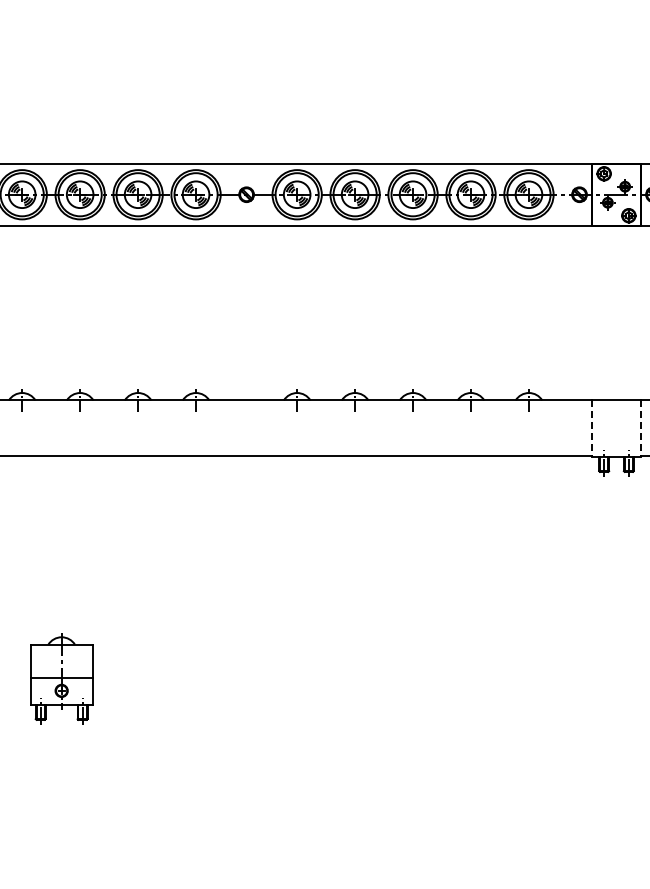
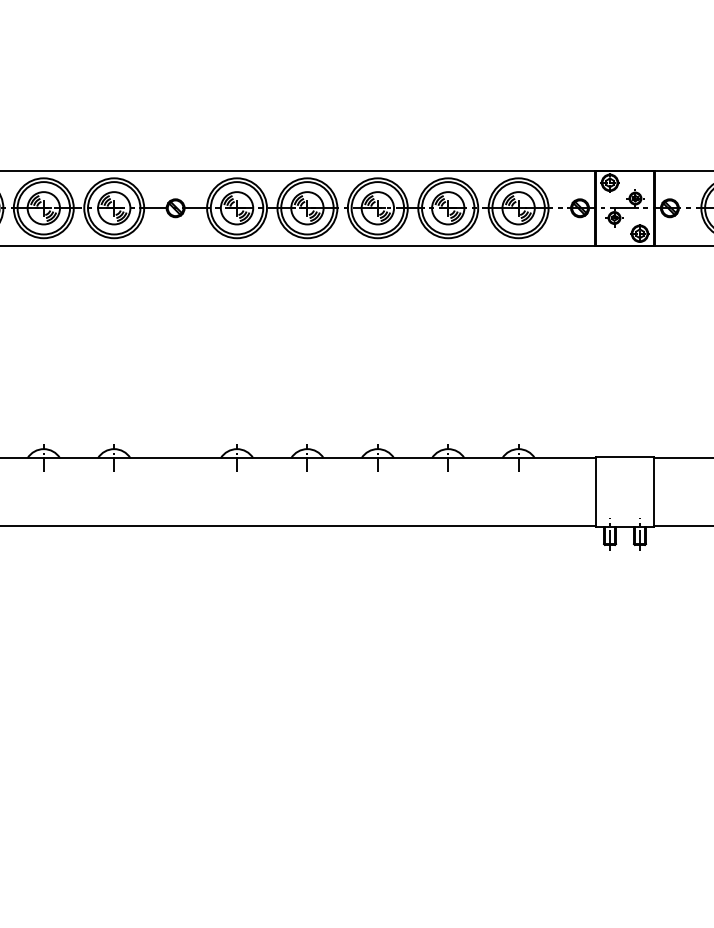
line: (592, 428) -> (595, 492), dashed -> solid
line: (640, 428) -> (654, 492), dashed -> solid

